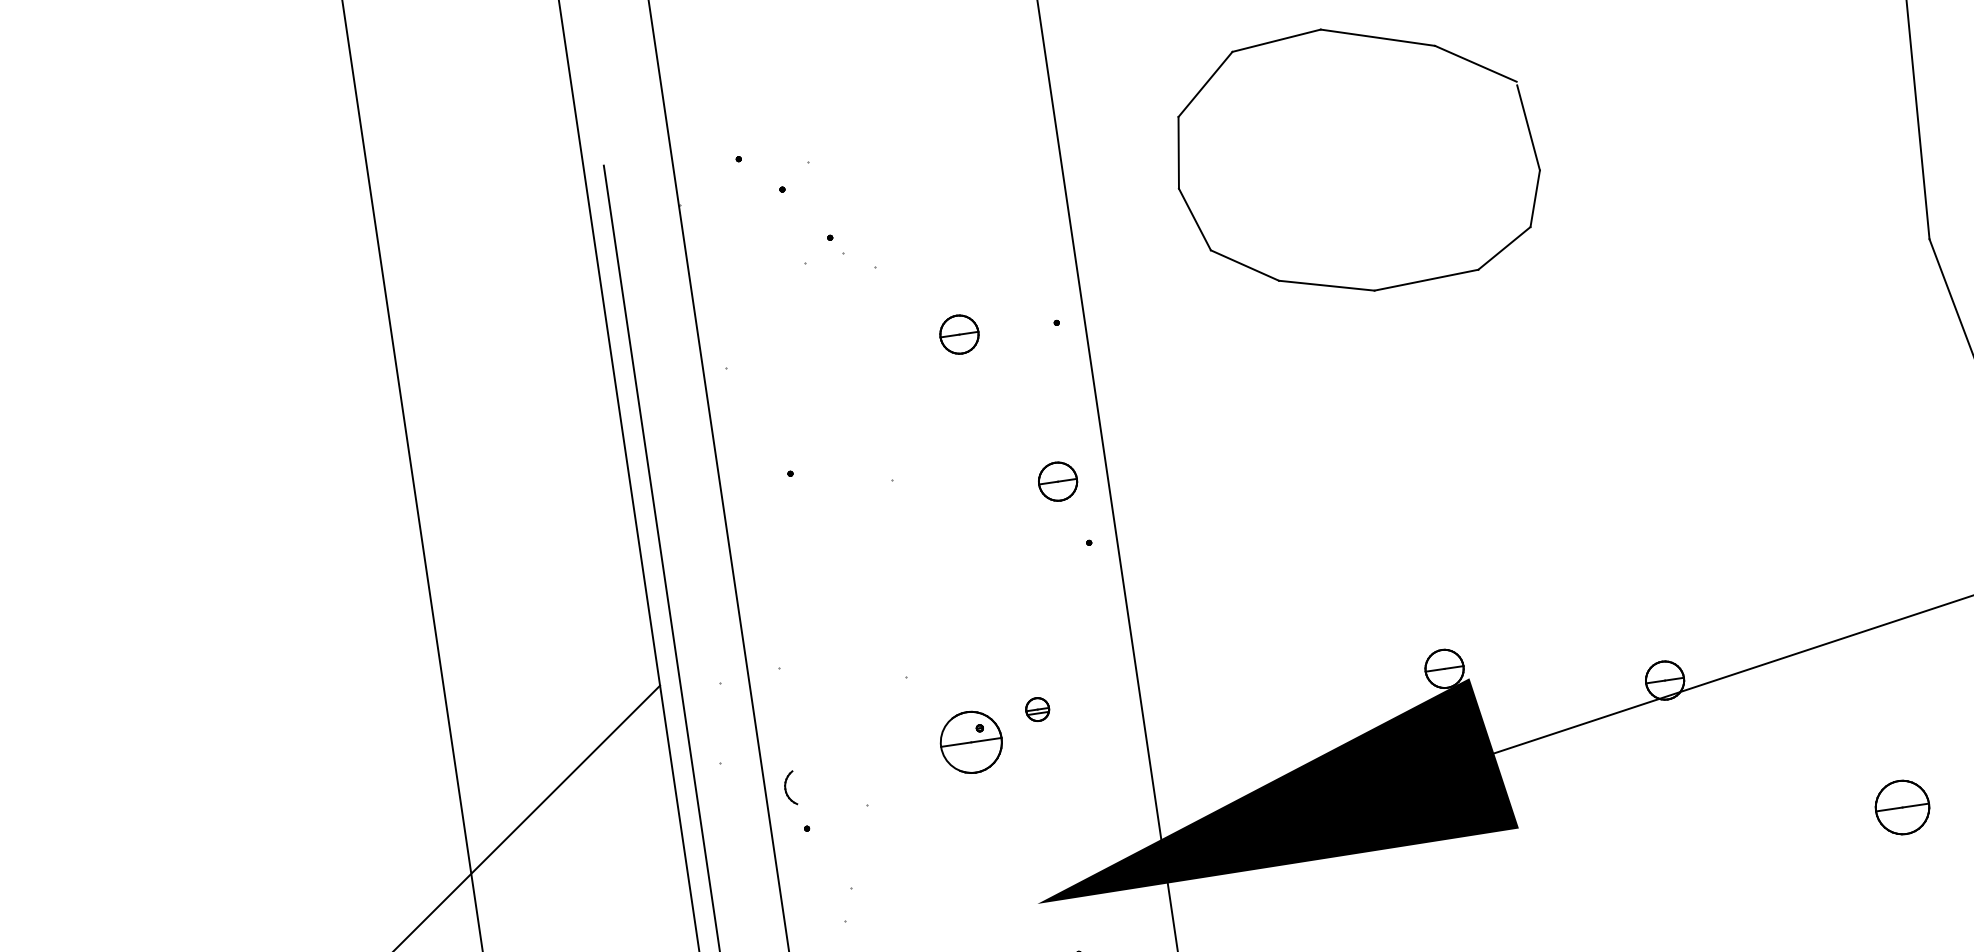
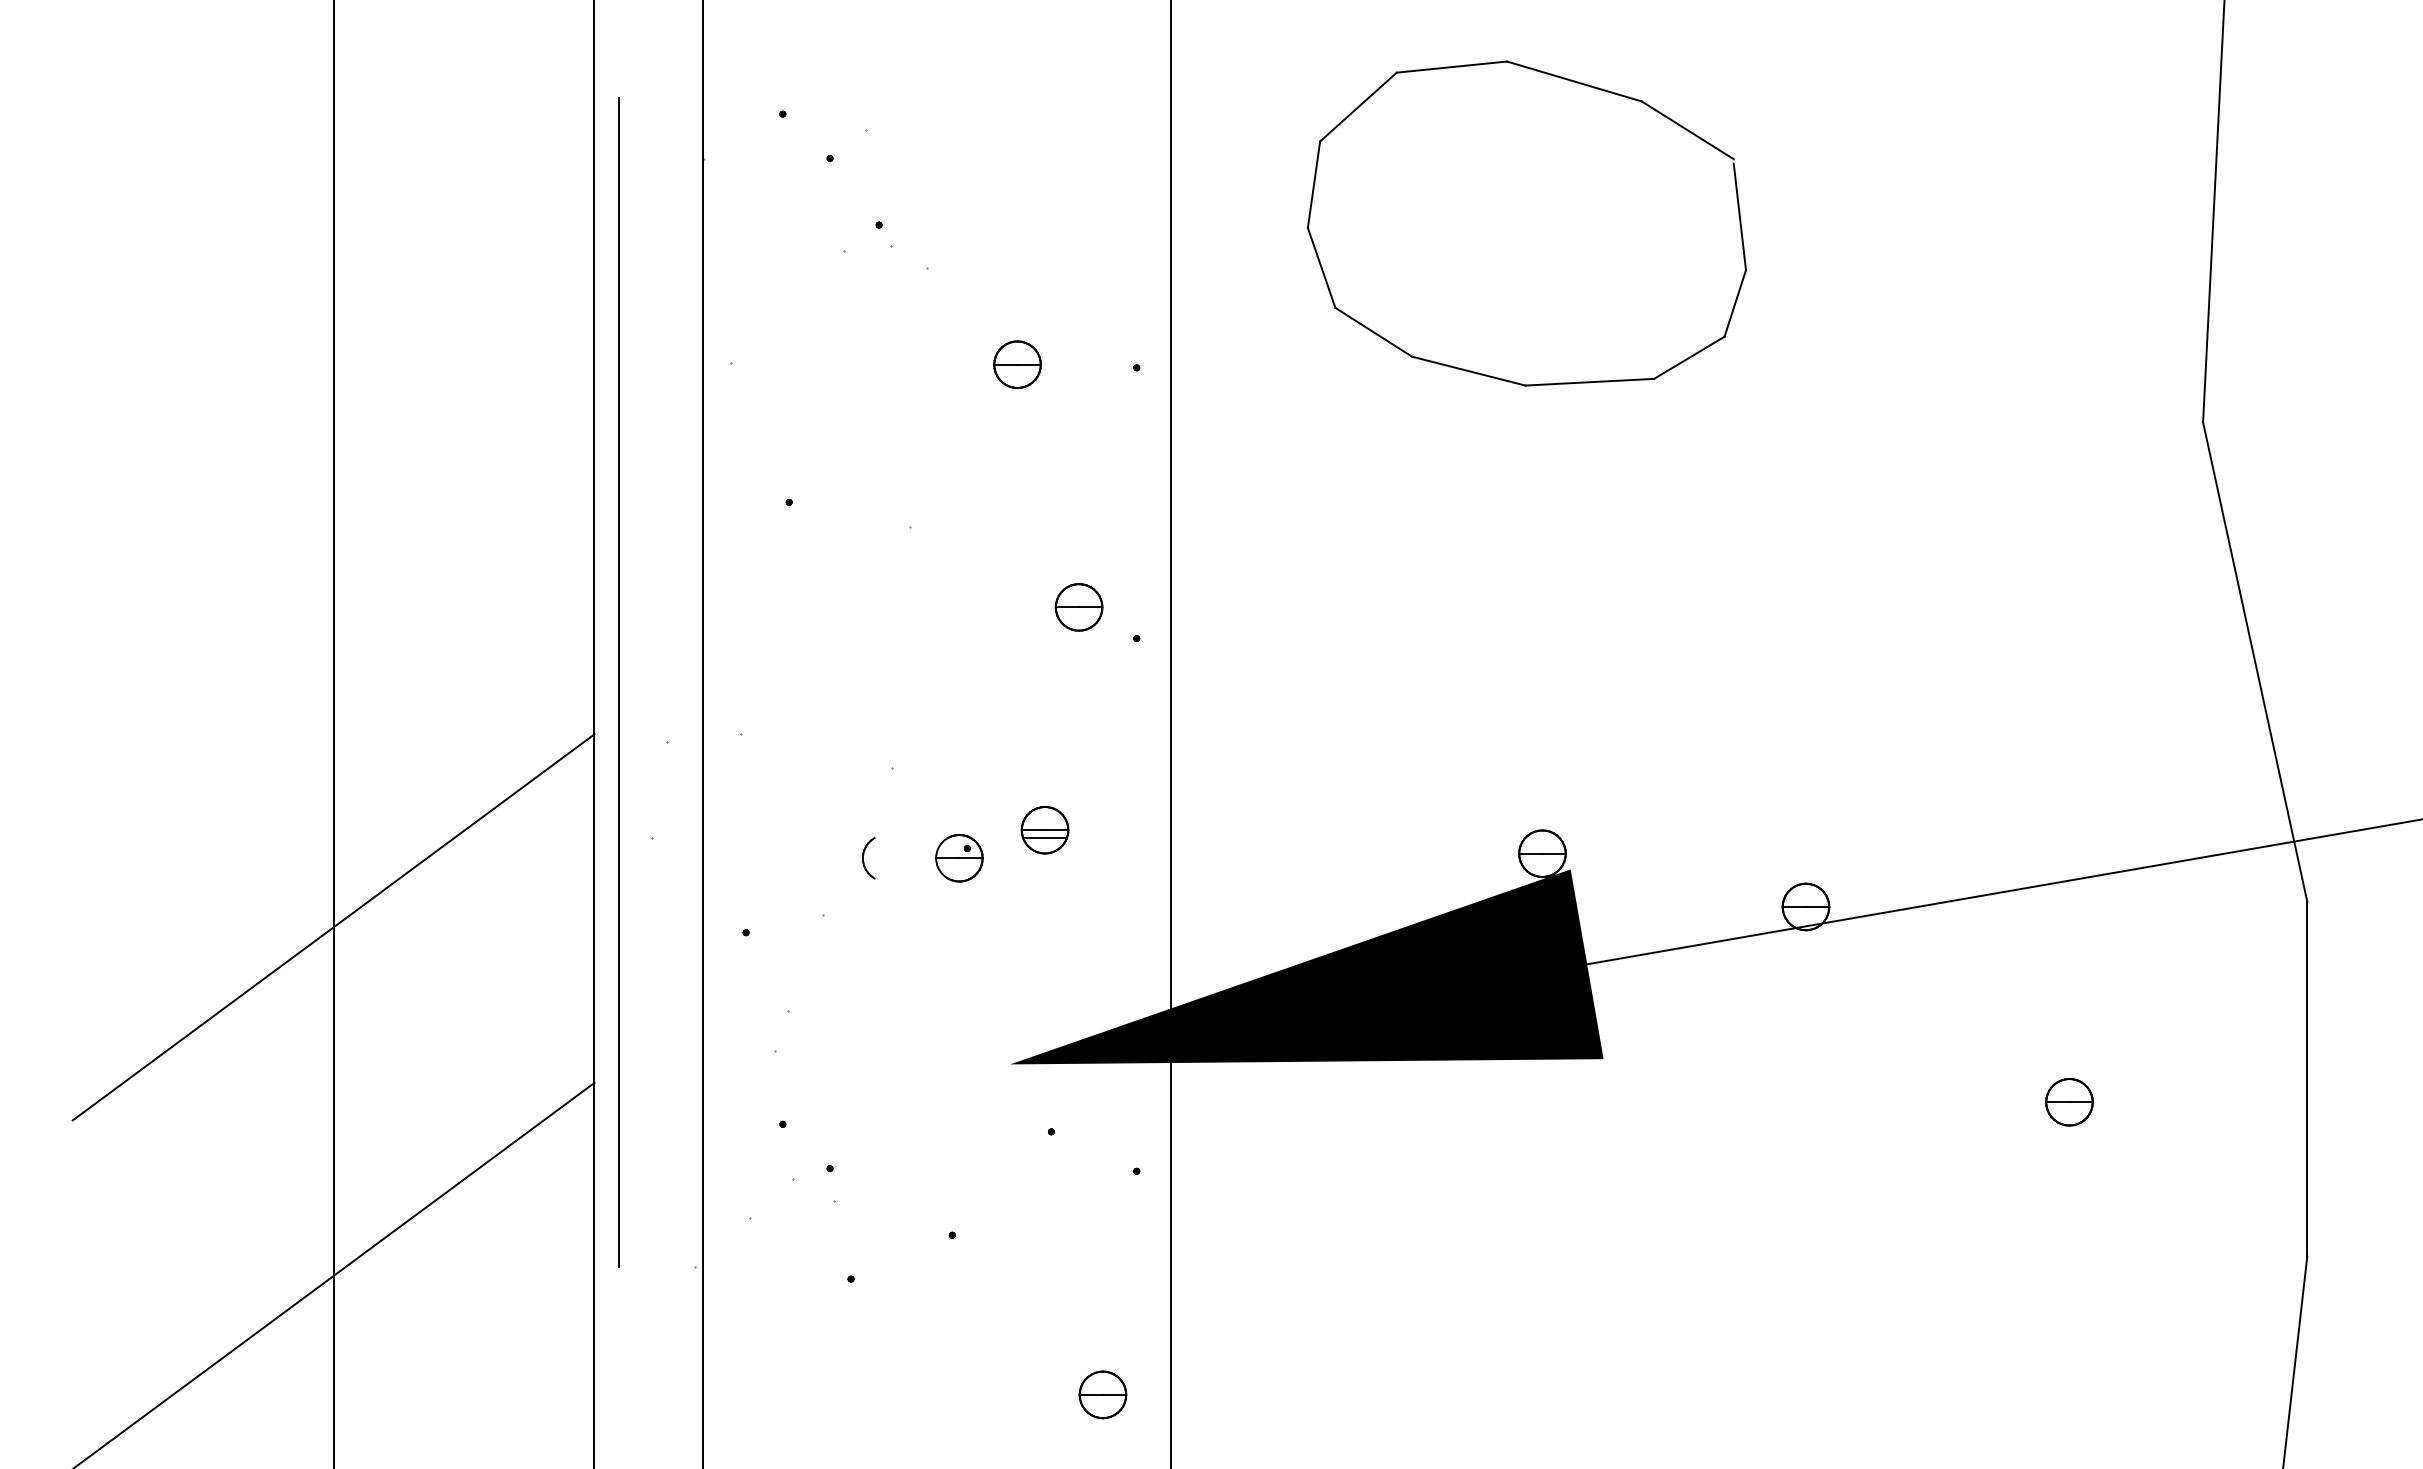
part: (1057, 481) -> (1078, 607), moved
part: (1037, 709) -> (1044, 830), size x1.67
part: (971, 742) -> (959, 858), size x0.62
part: (789, 788) -> (868, 858), moved
part: (1902, 807) -> (2069, 1102), size x0.71

